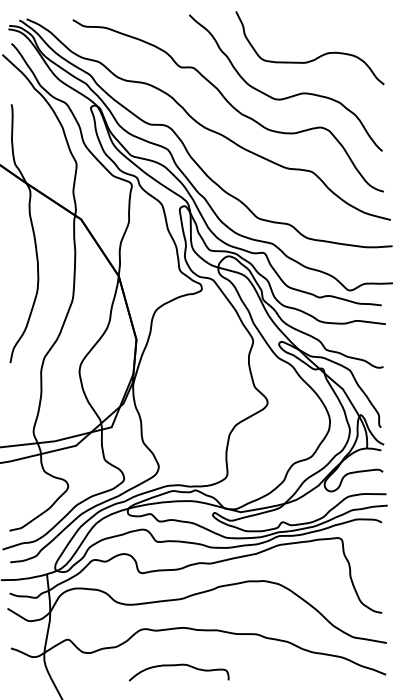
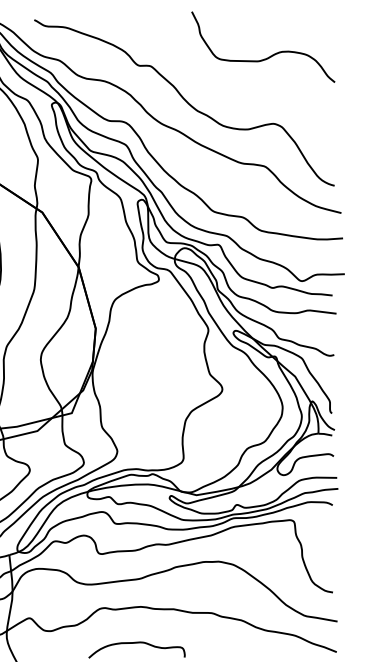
curve: (287, 96) -> (241, 93), removed

